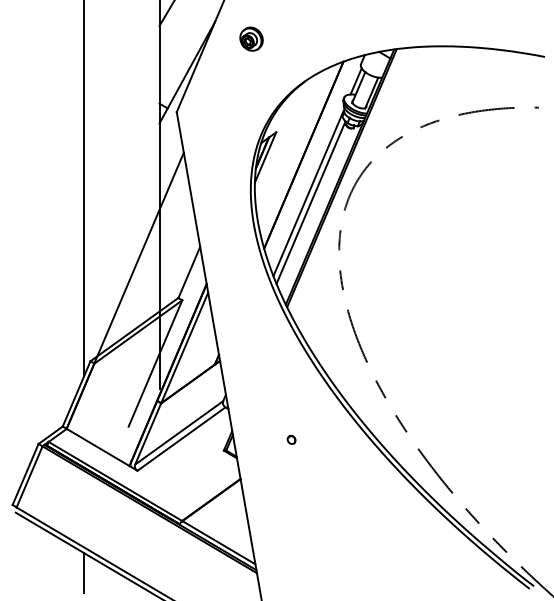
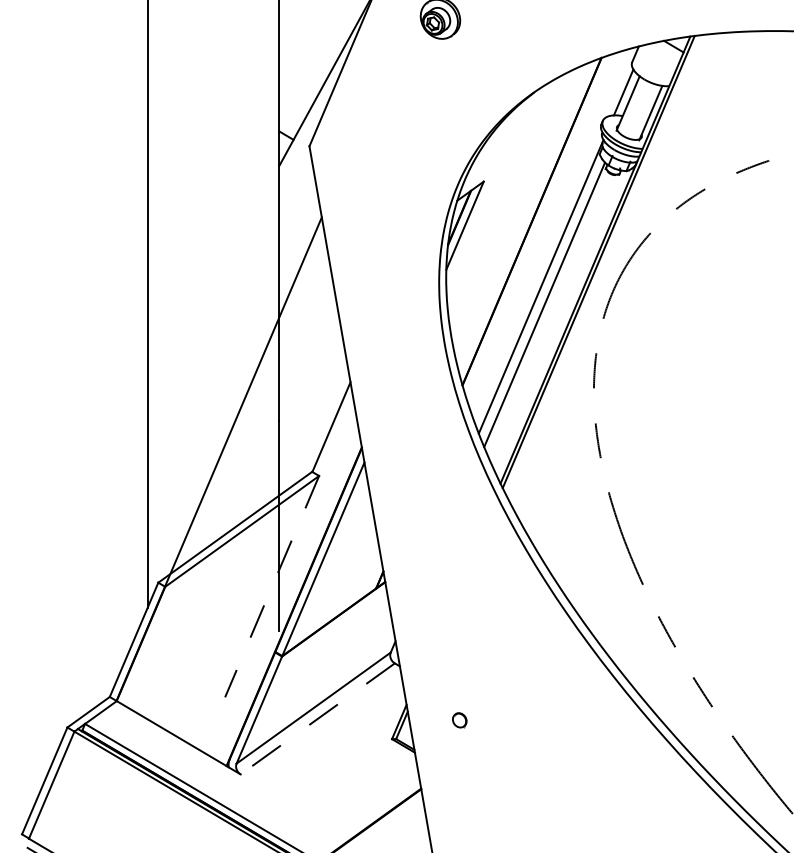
line: (155, 363) -> (272, 586), solid -> dashed
line: (181, 439) -> (317, 719), solid -> dashed
part: (291, 439) -> (459, 719), moved

